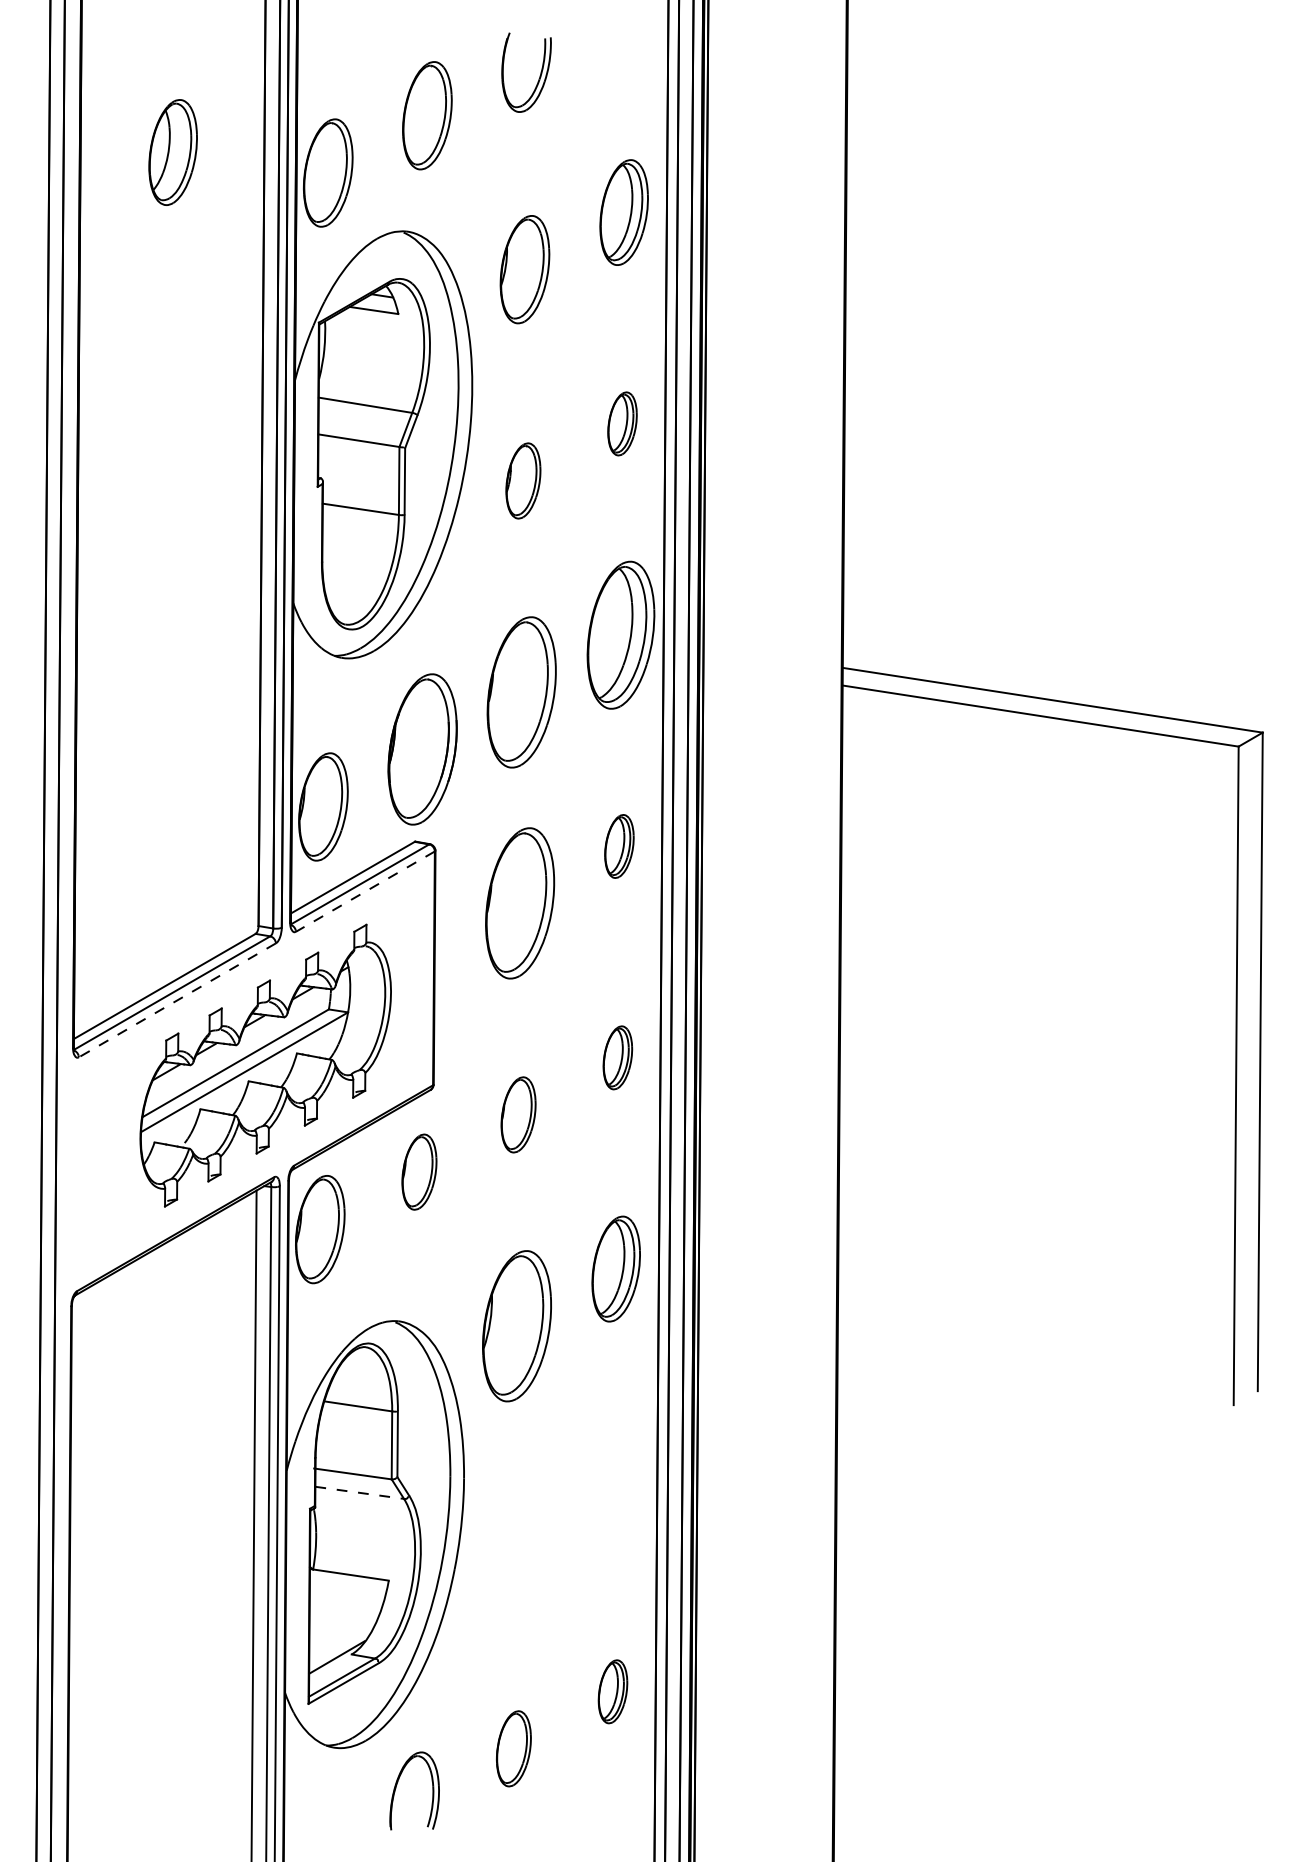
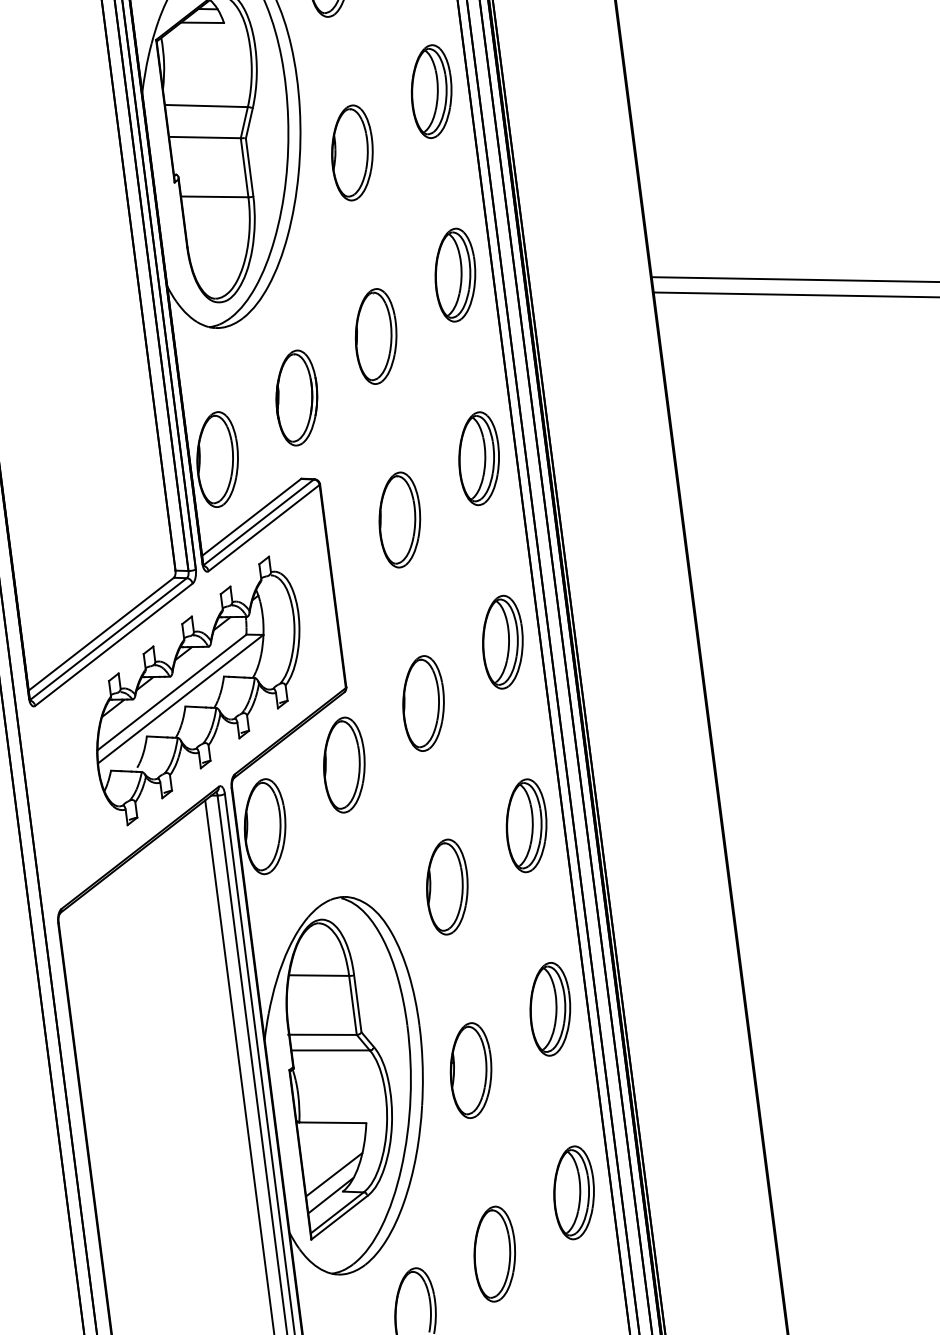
part: (622, 423) -> (431, 91), size x1.67
part: (523, 480) -> (352, 152), size x1.43
part: (620, 634) -> (454, 274), size x0.71
part: (521, 691) -> (375, 335), size x0.71
part: (422, 749) -> (296, 397), size x0.71
part: (619, 846) -> (479, 458), size x1.67
line: (364, 891) -> (263, 528), dashed -> solid
part: (520, 903) -> (400, 519), size x0.71
line: (177, 1000) -> (114, 644), dashed -> solid
part: (617, 1057) -> (502, 642), size x1.67
part: (518, 1114) -> (423, 703), size x1.43
part: (419, 1171) -> (344, 764), size x1.43
part: (516, 1325) -> (446, 886), size x0.71
part: (614, 1480) -> (550, 1009), added
line: (359, 1492) -> (330, 1050), dashed -> solid
part: (515, 1537) -> (471, 1070), added
line: (344, 1633) -> (334, 1174), added
part: (612, 1691) -> (573, 1192), size x1.67
part: (513, 1748) -> (494, 1253), size x1.43

